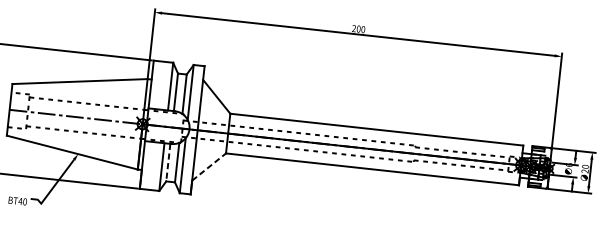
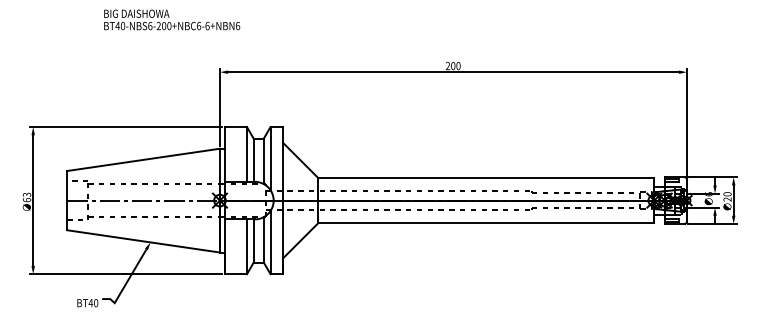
line: (168, 162) -> (253, 240), dashed -> solid
line: (209, 166) -> (300, 240), dashed -> solid

